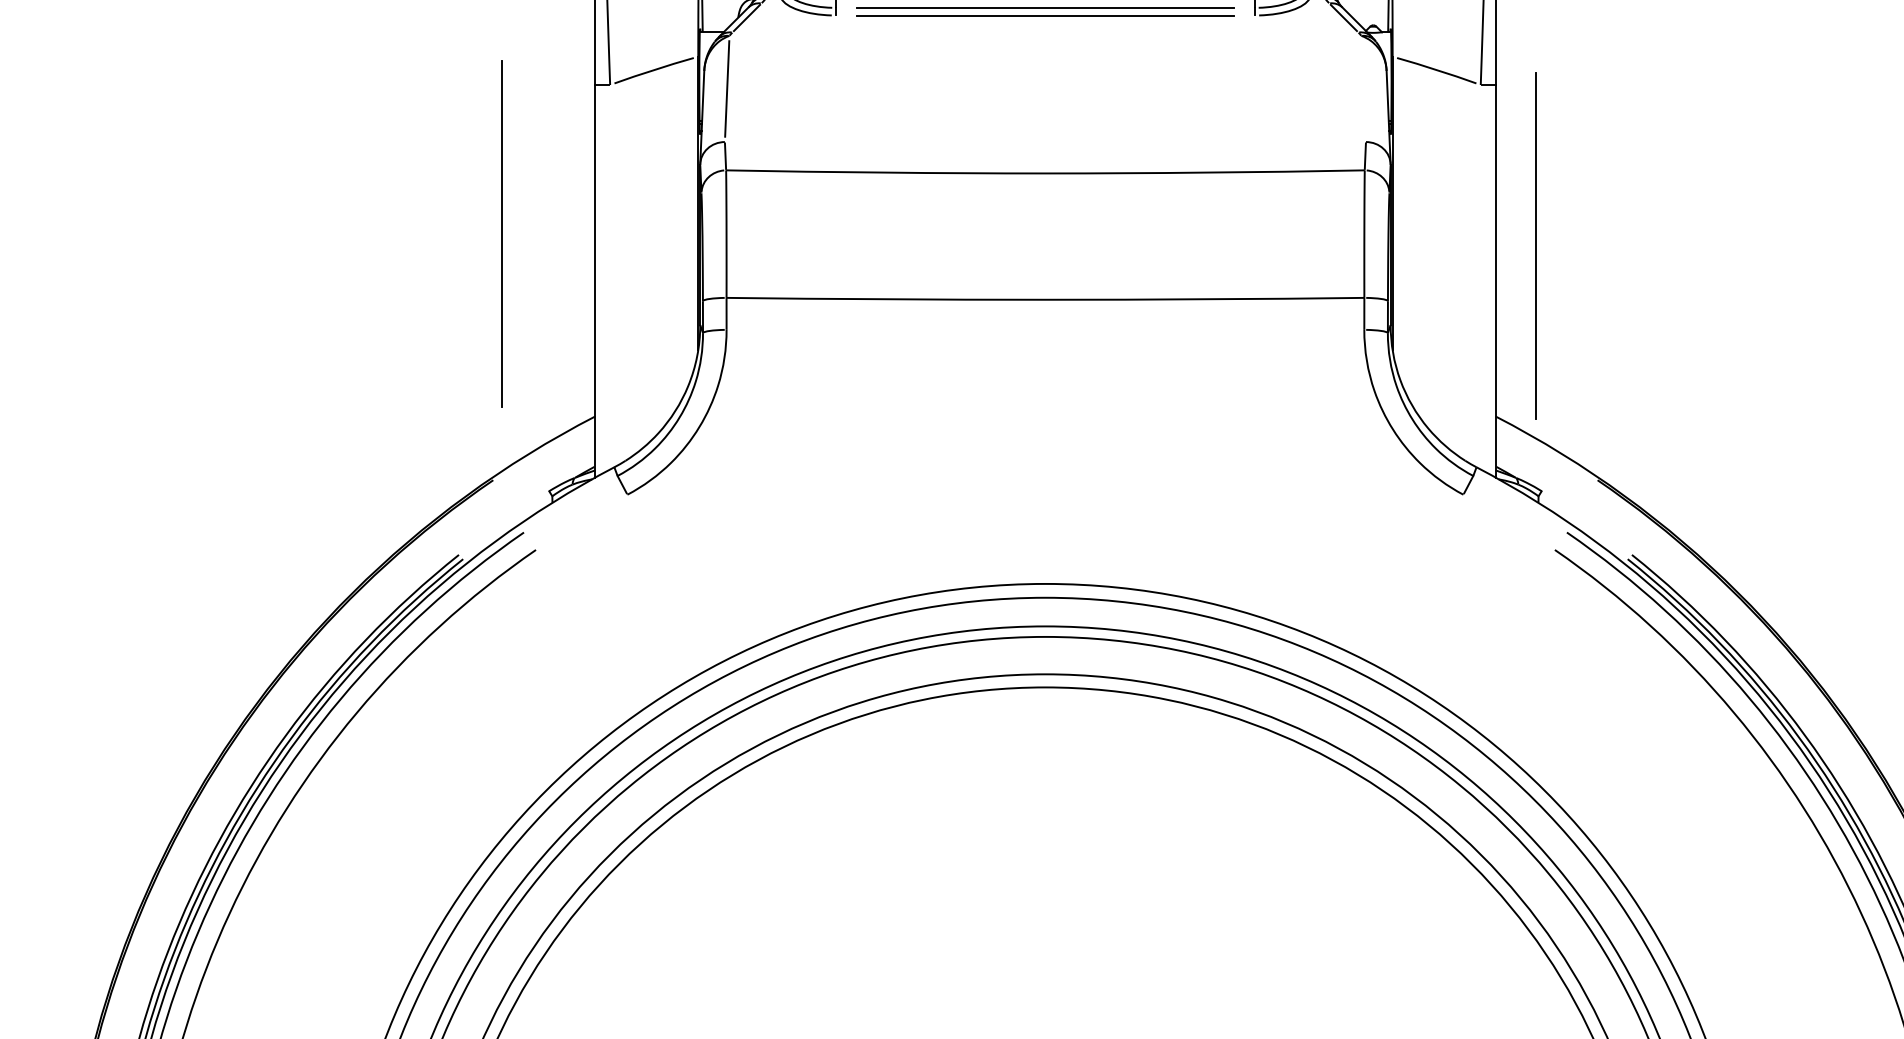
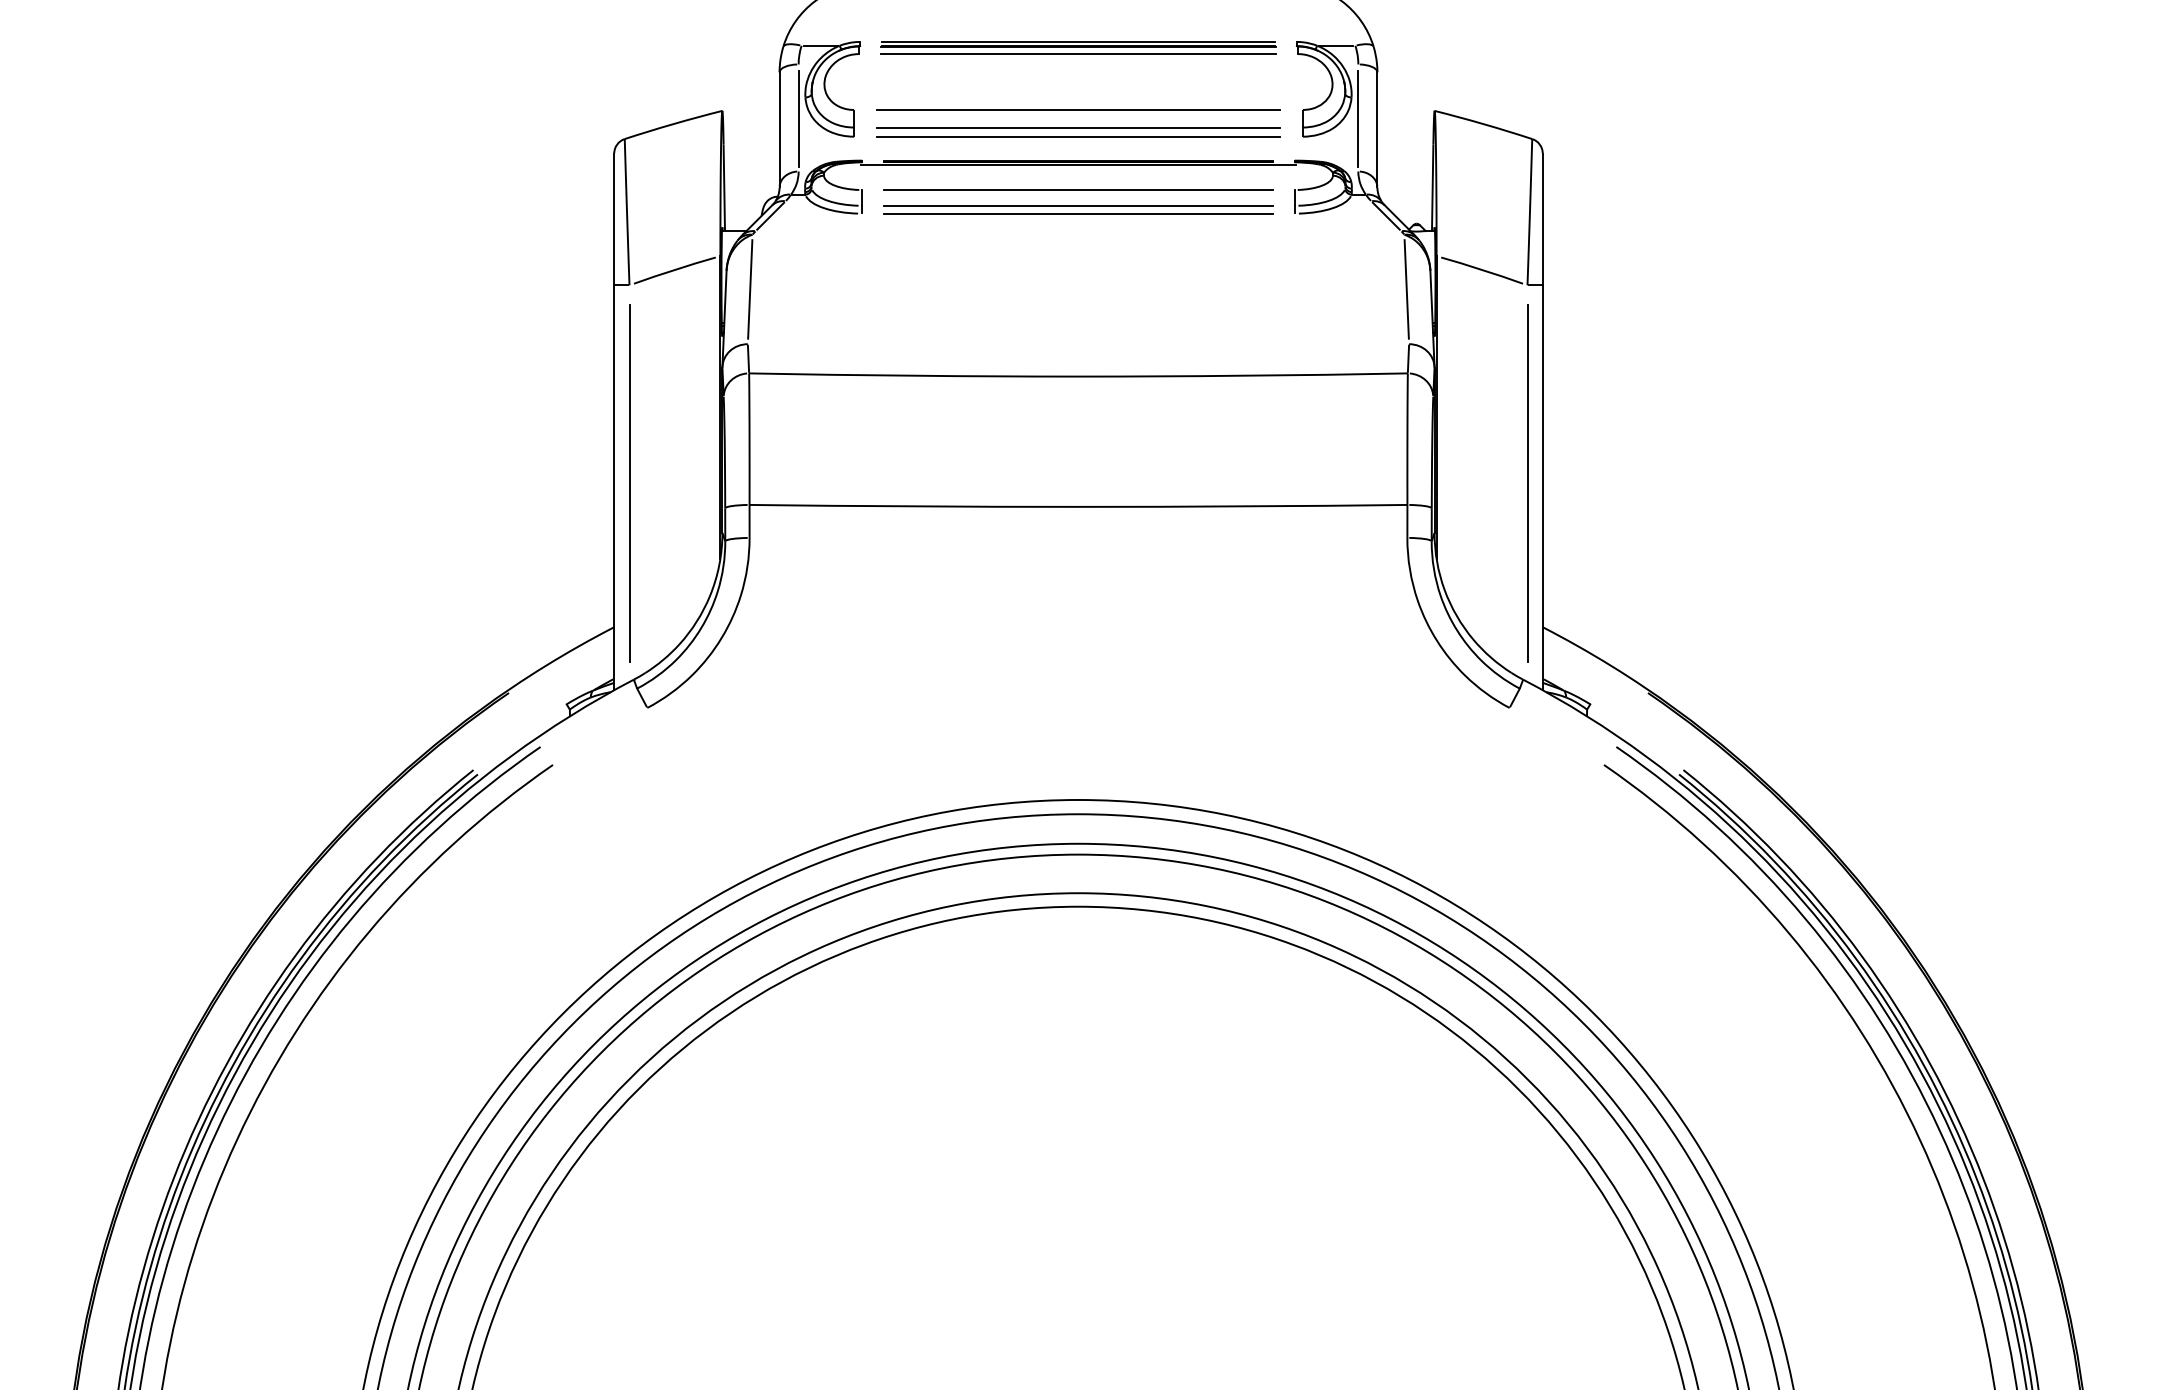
line: (1363, 89) -> (1406, 289), added
line: (501, 233) -> (629, 483), moved
line: (1536, 246) -> (1527, 483), moved

